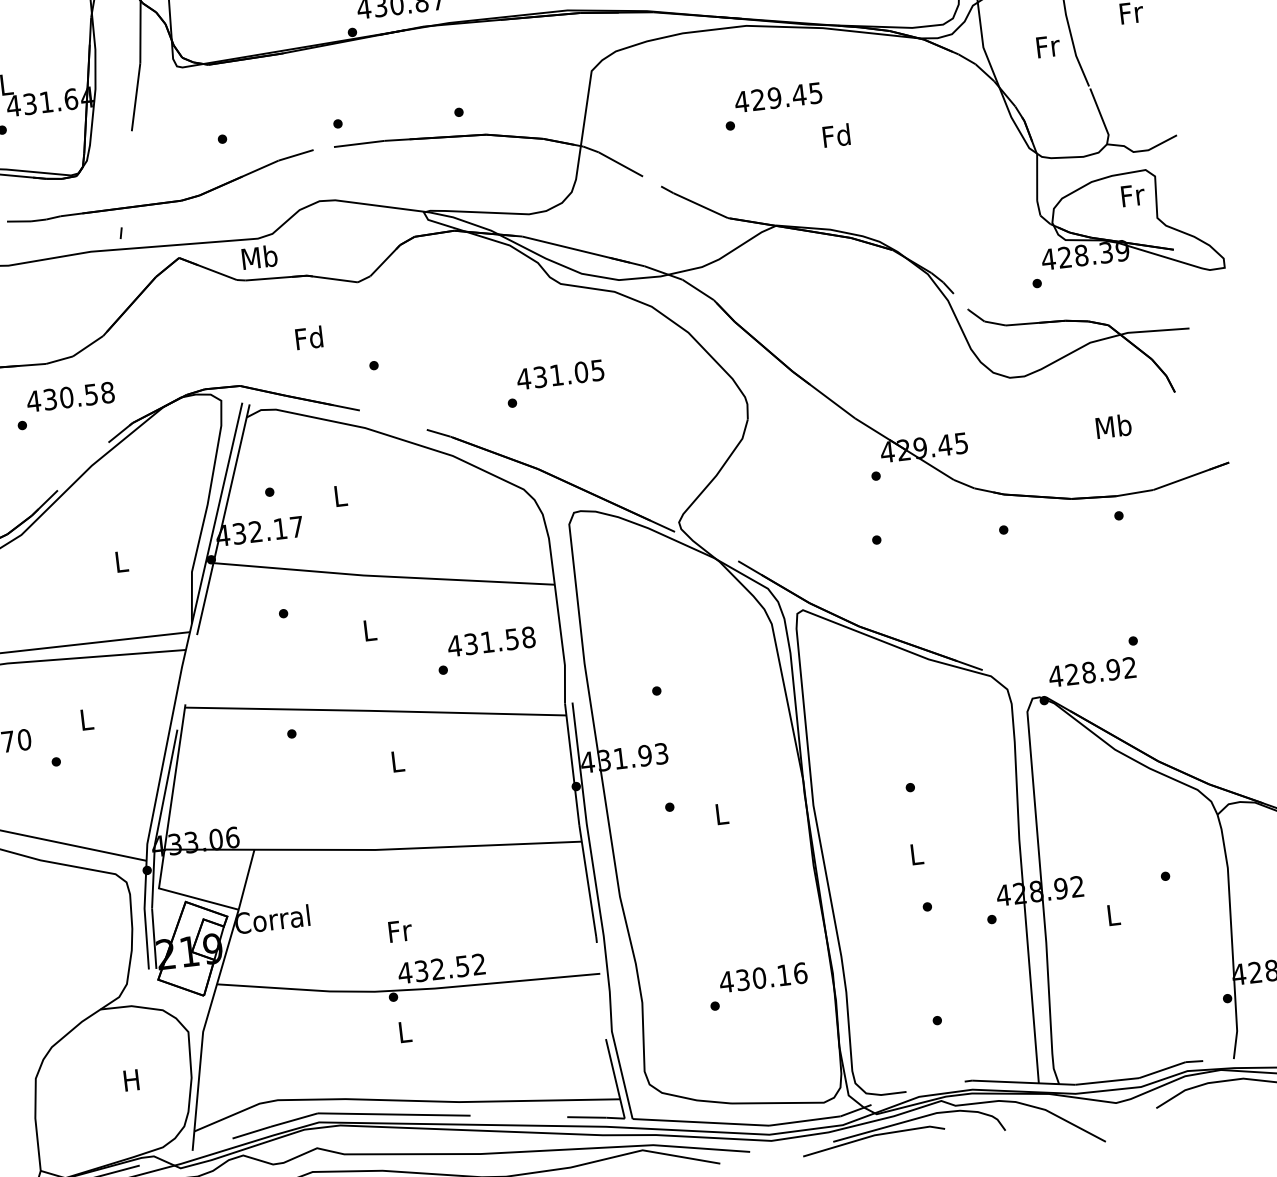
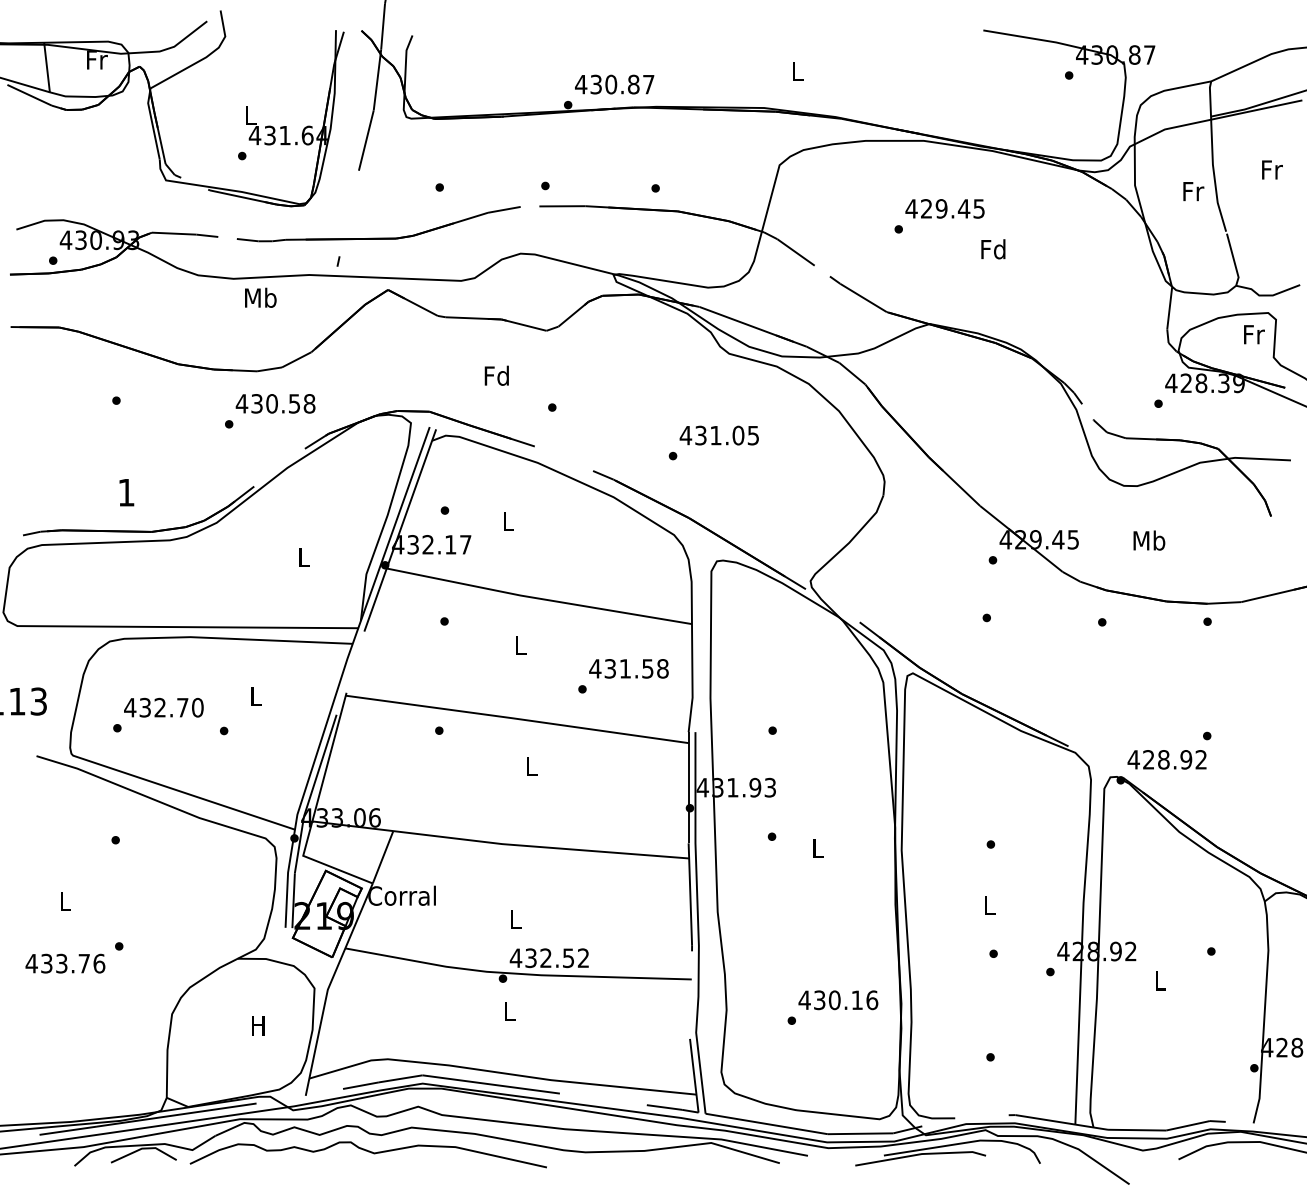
text: (259, 256) -> (260, 297), moved
text: (1113, 426) -> (1149, 540), moved
text: (400, 930) -> (516, 919), Fr -> L

